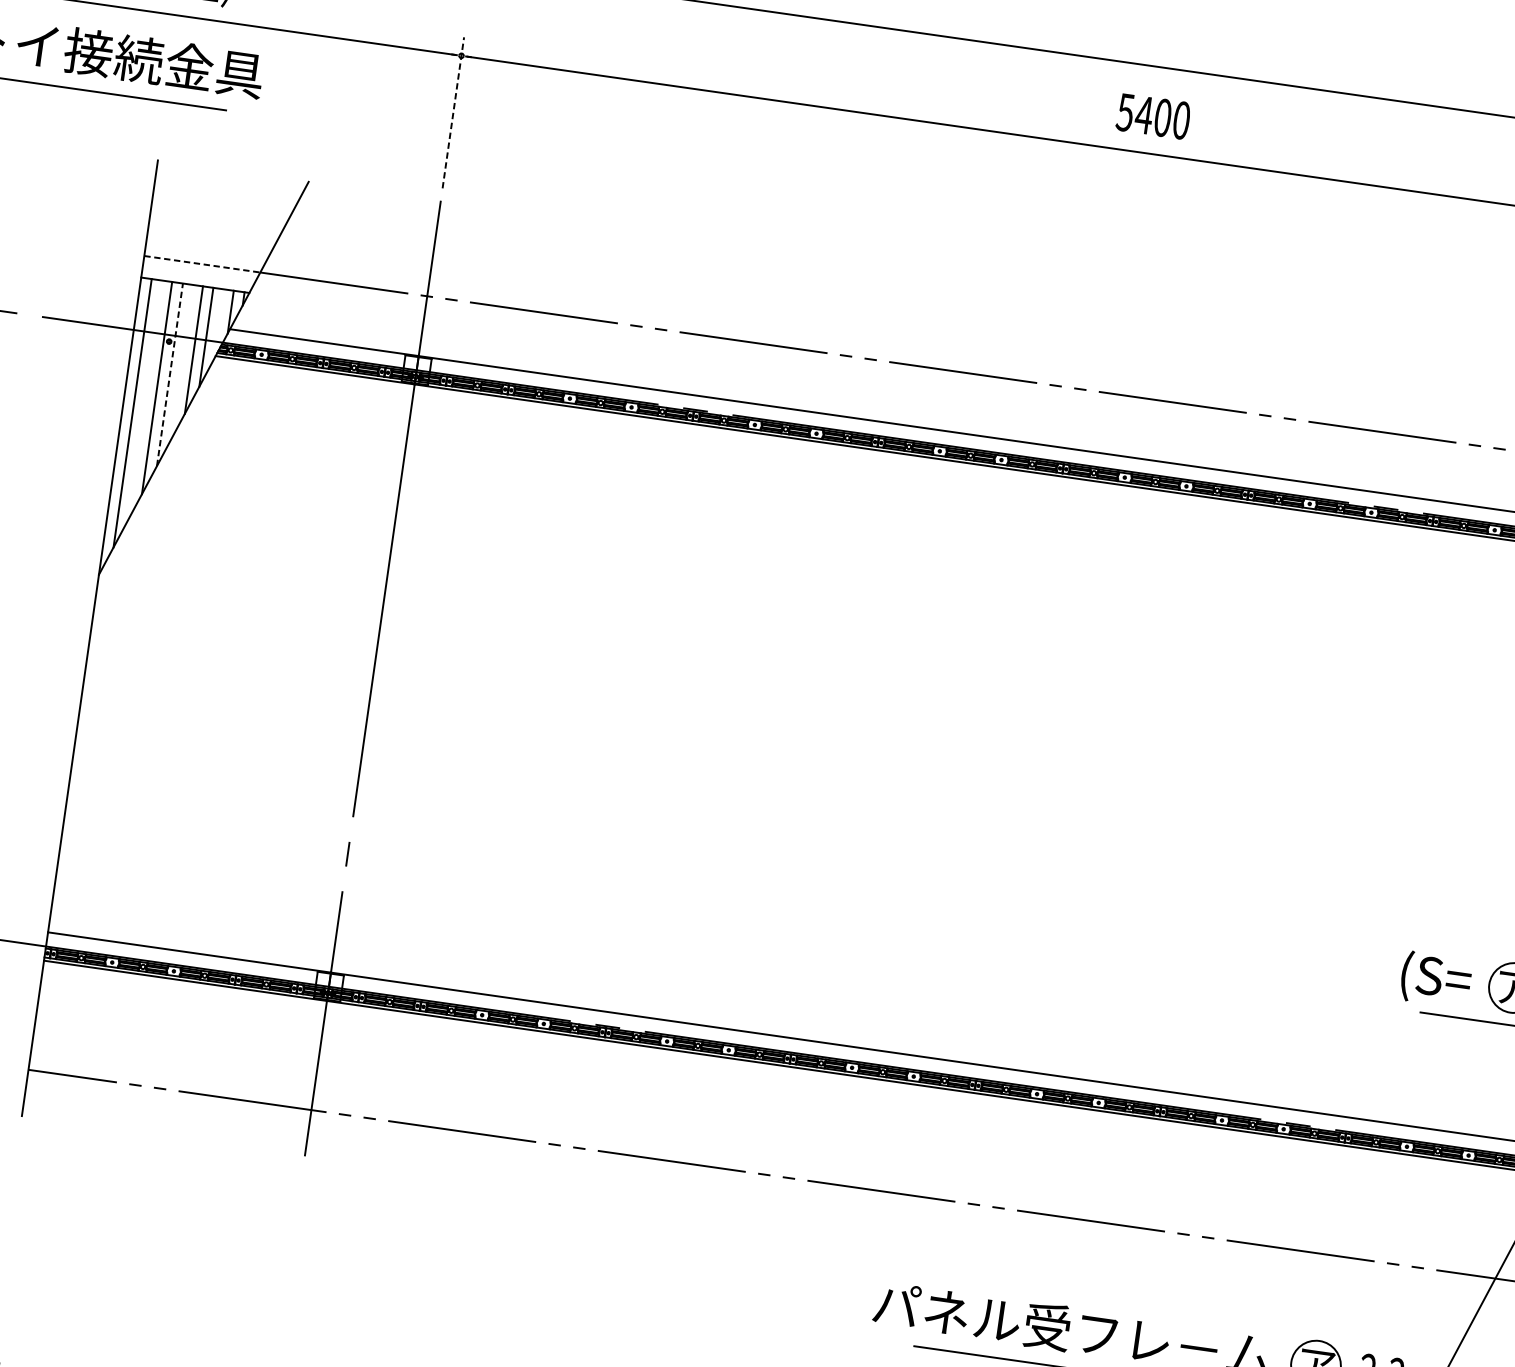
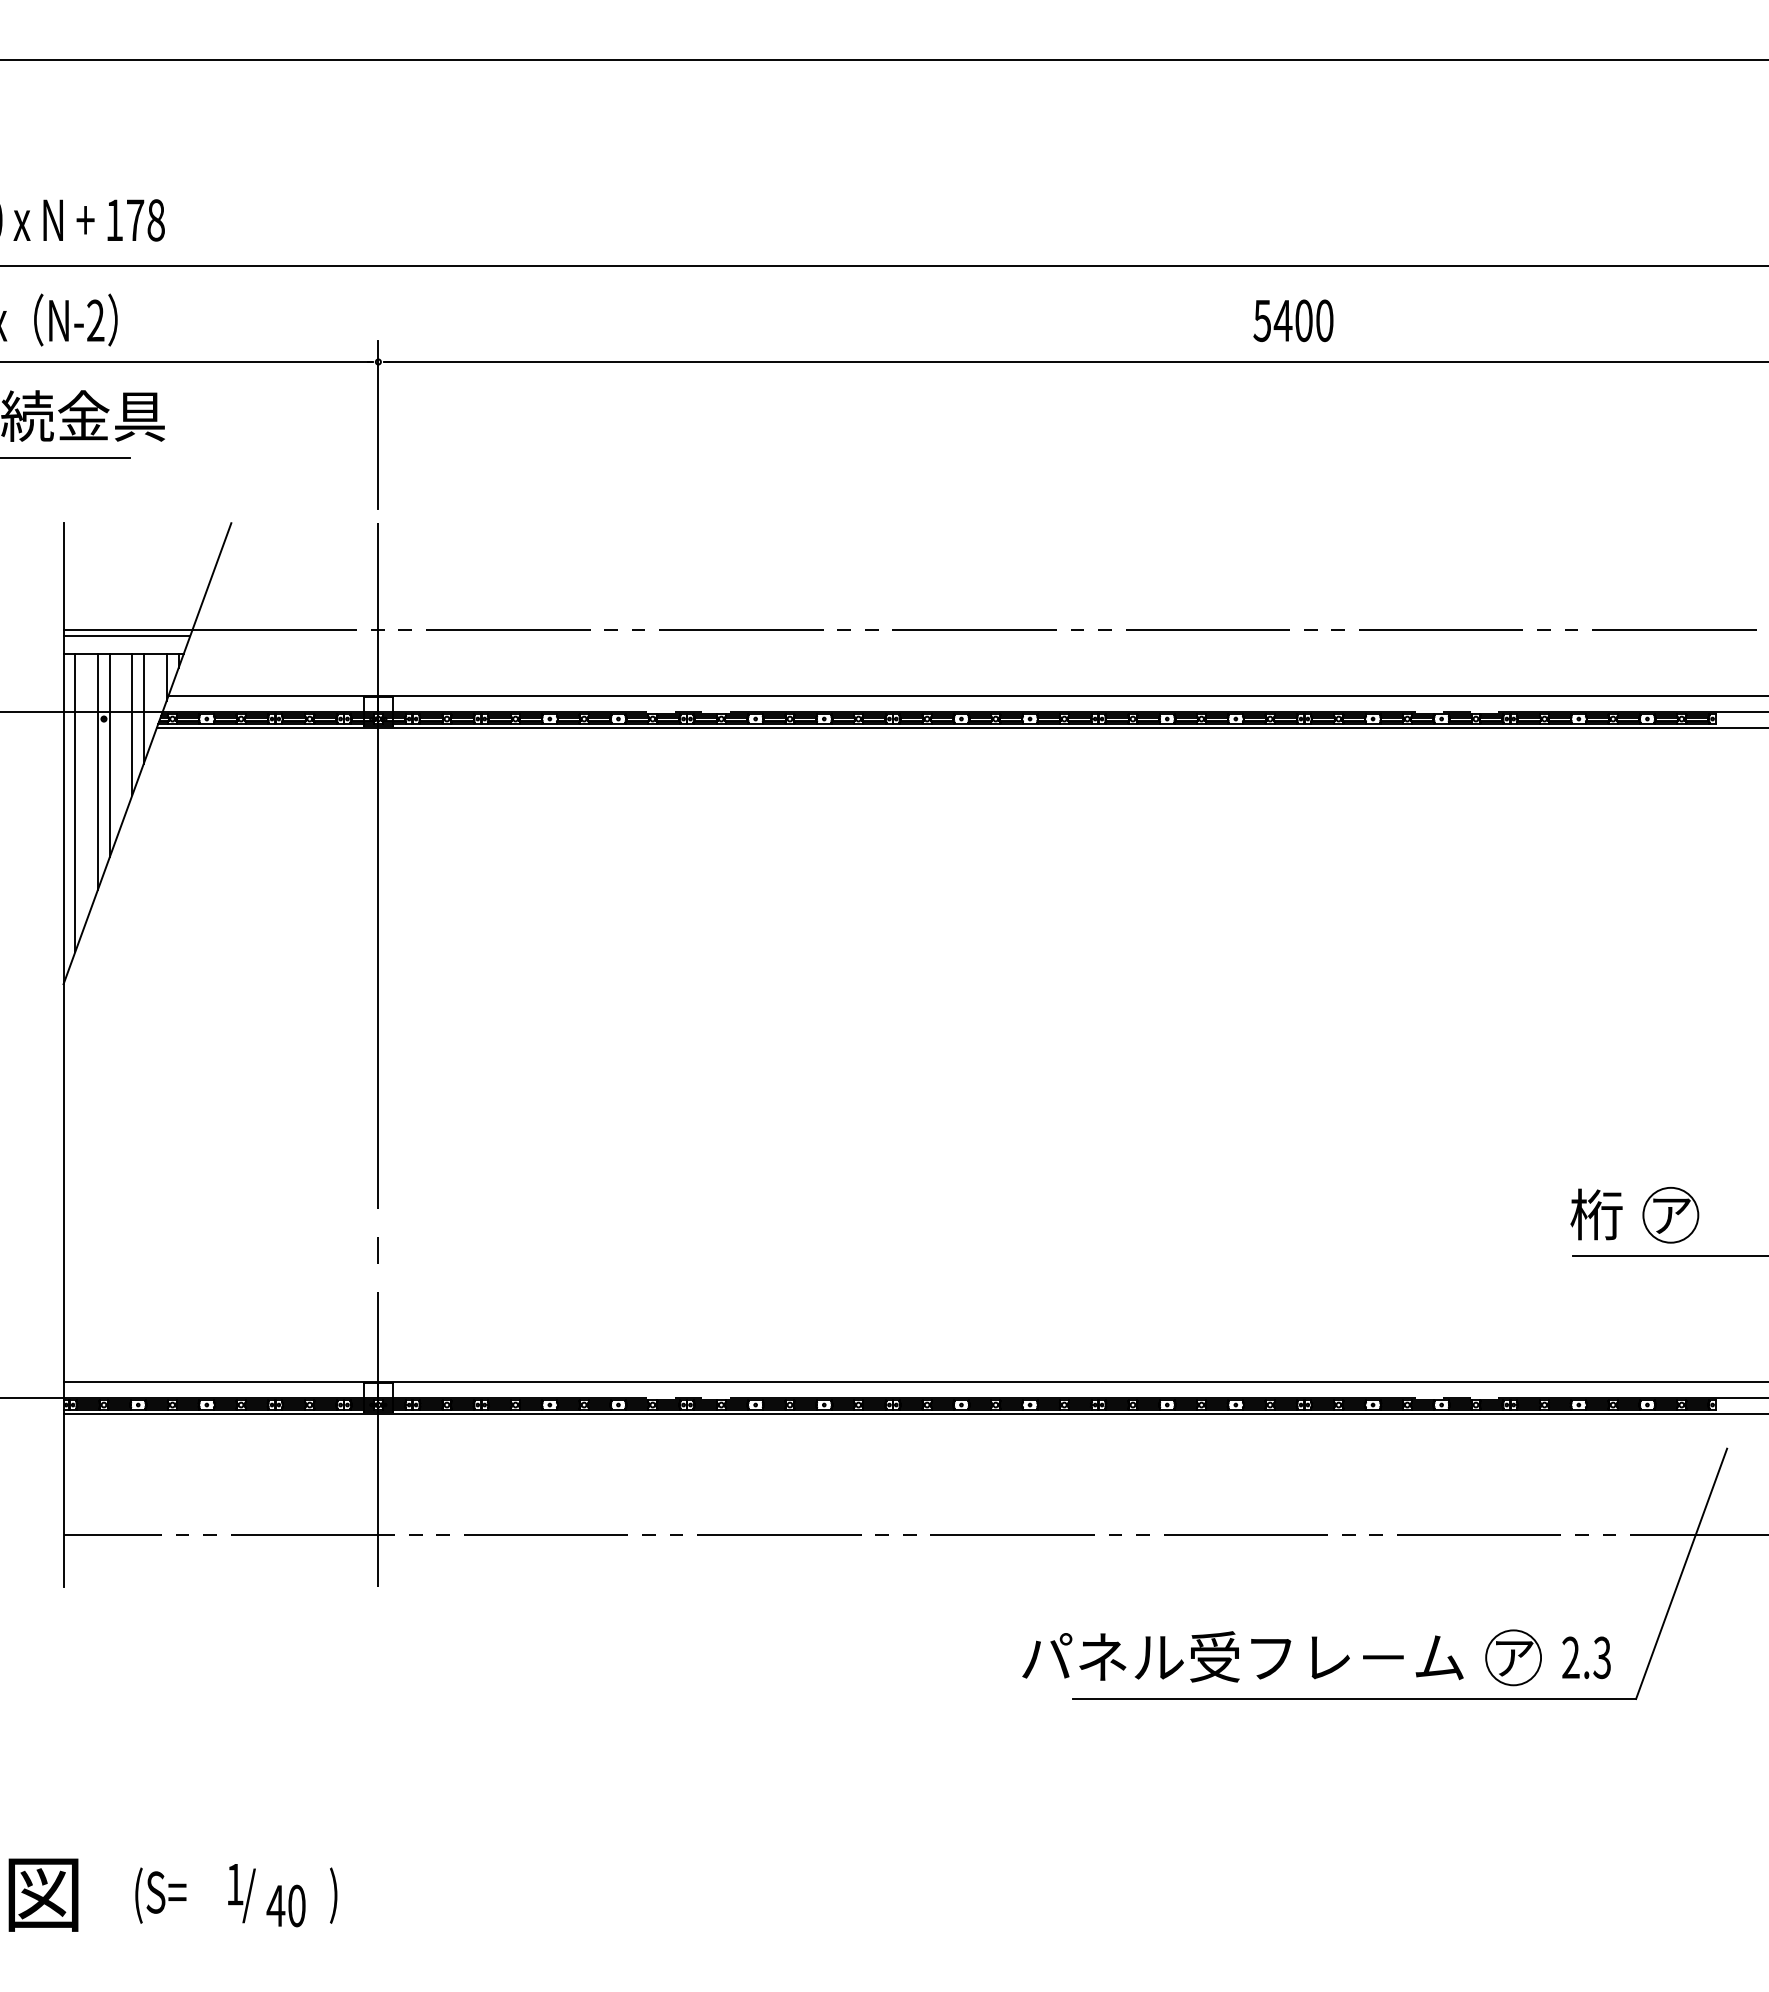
line: (453, 112) -> (378, 424), dashed -> solid
text: (1153, 116) -> (1293, 320), moved
line: (202, 264) -> (128, 629), dashed -> solid
line: (199, 270) -> (126, 636), added
line: (169, 375) -> (109, 755), dashed -> solid
text: (1436, 978) -> (1584, 1217), (S= -> 桁

